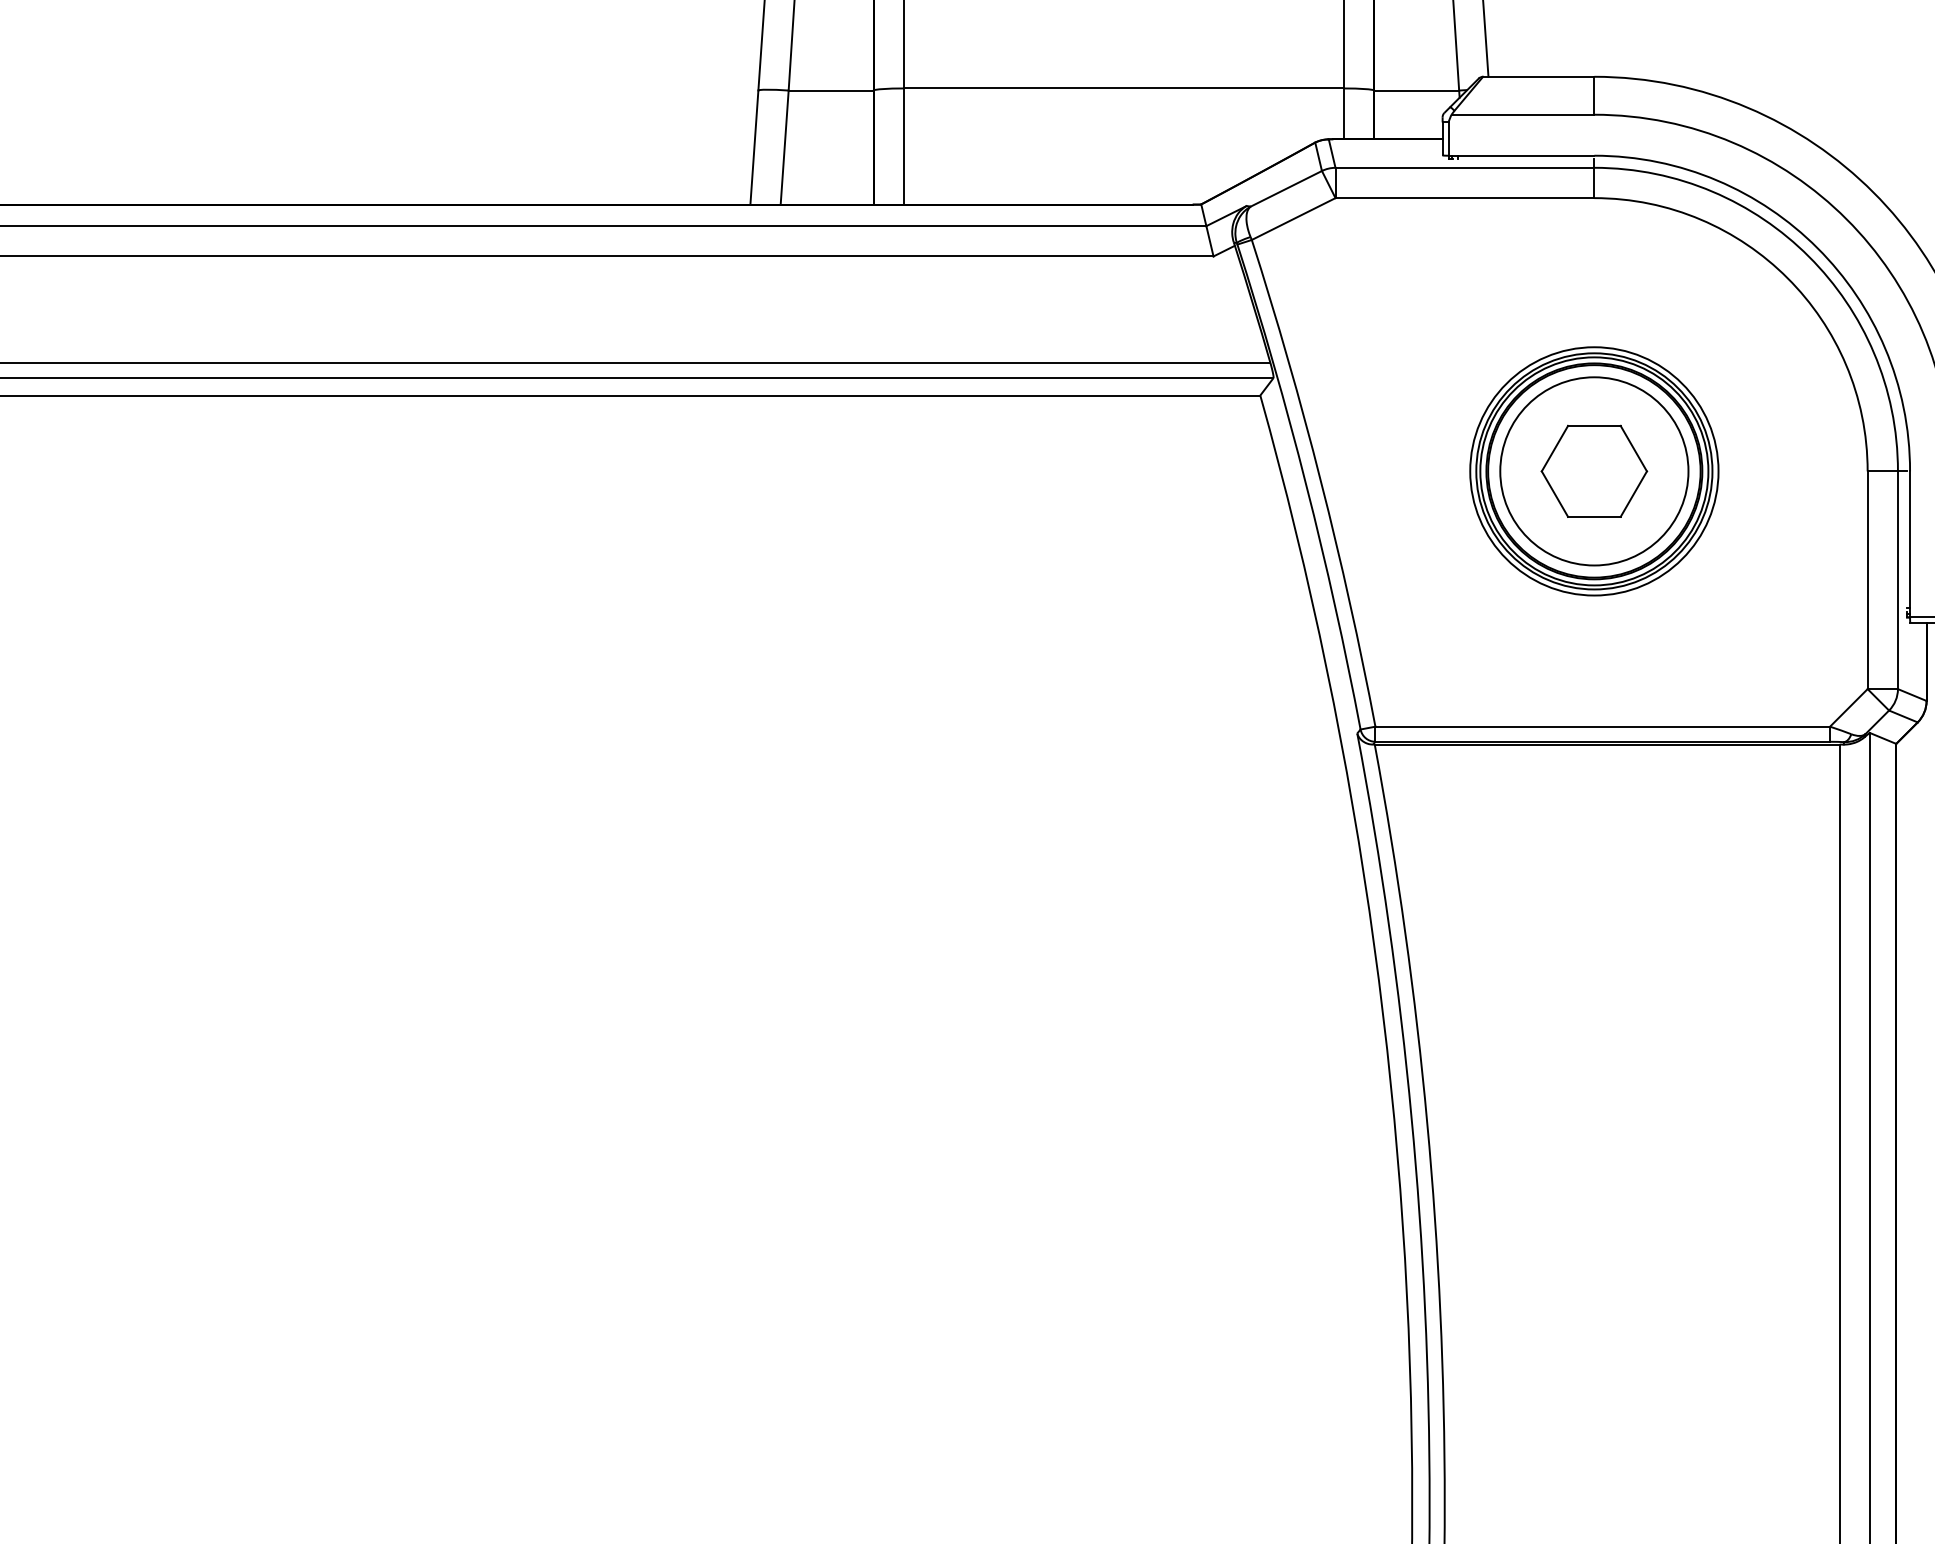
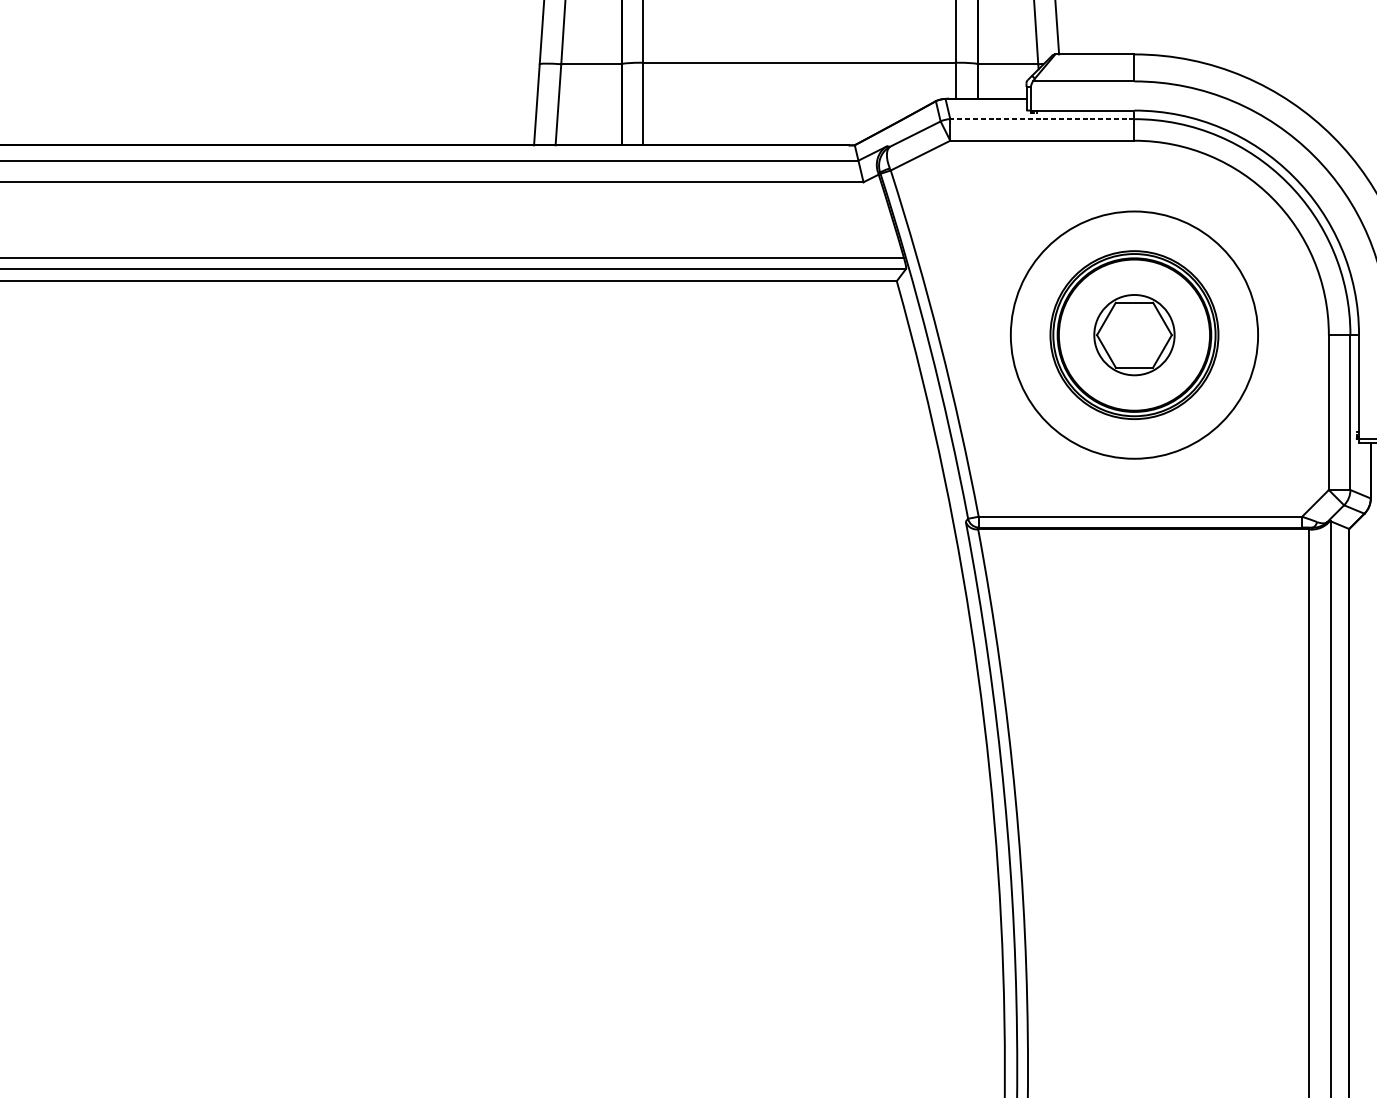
line: (1464, 167) -> (1042, 118), solid -> dashed
circle: (1594, 471) -> (1134, 335), size x0.6
circle: (1594, 471) -> (1134, 335), size x1.4

